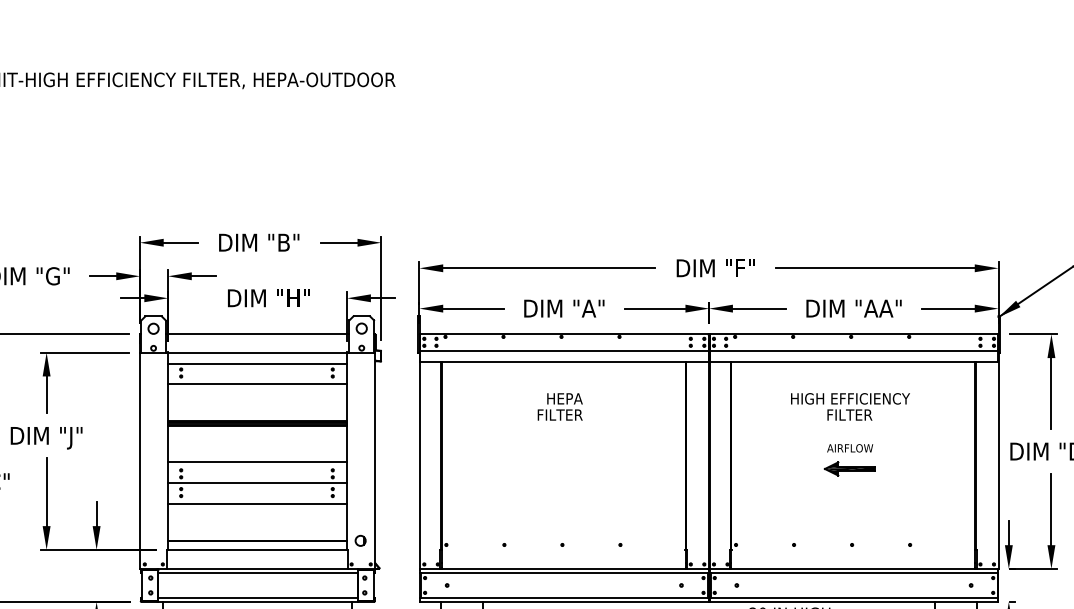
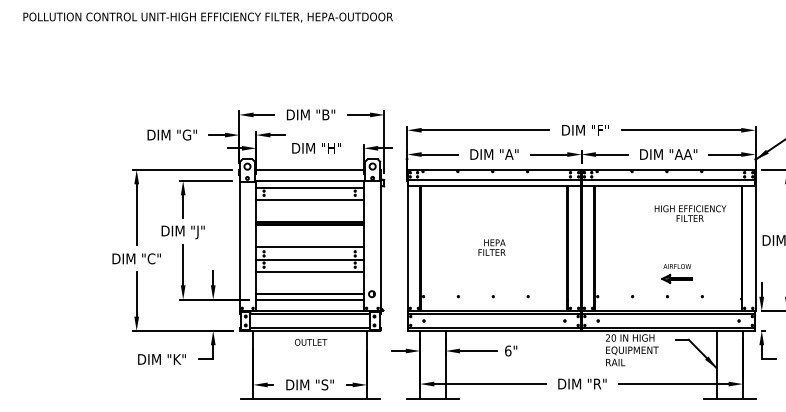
text: (559, 406) -> (491, 247), moved
text: (850, 406) -> (690, 213), moved
part: (848, 459) -> (676, 273), moved

